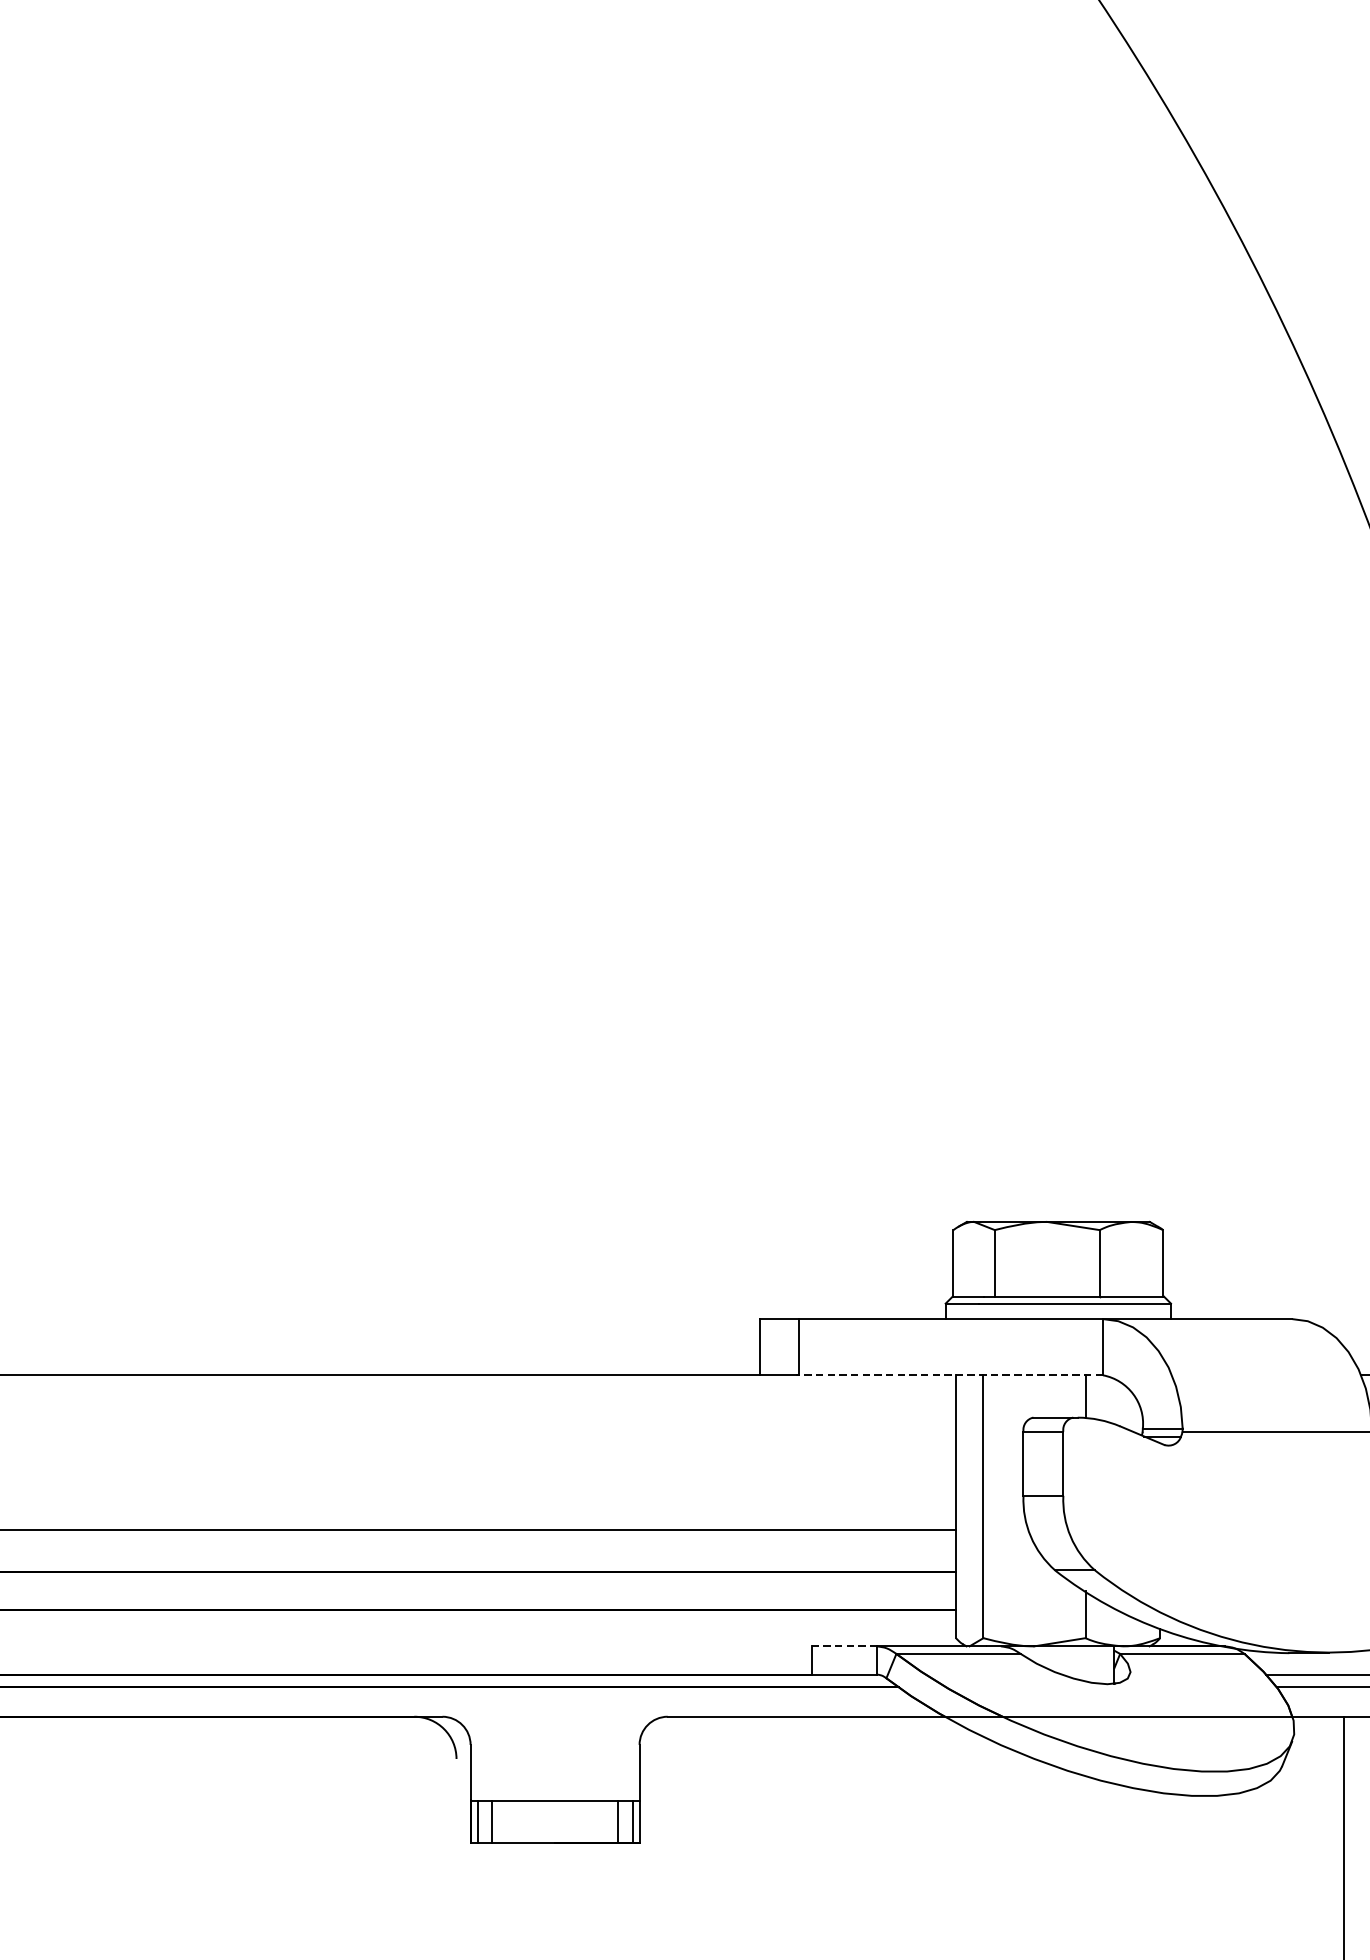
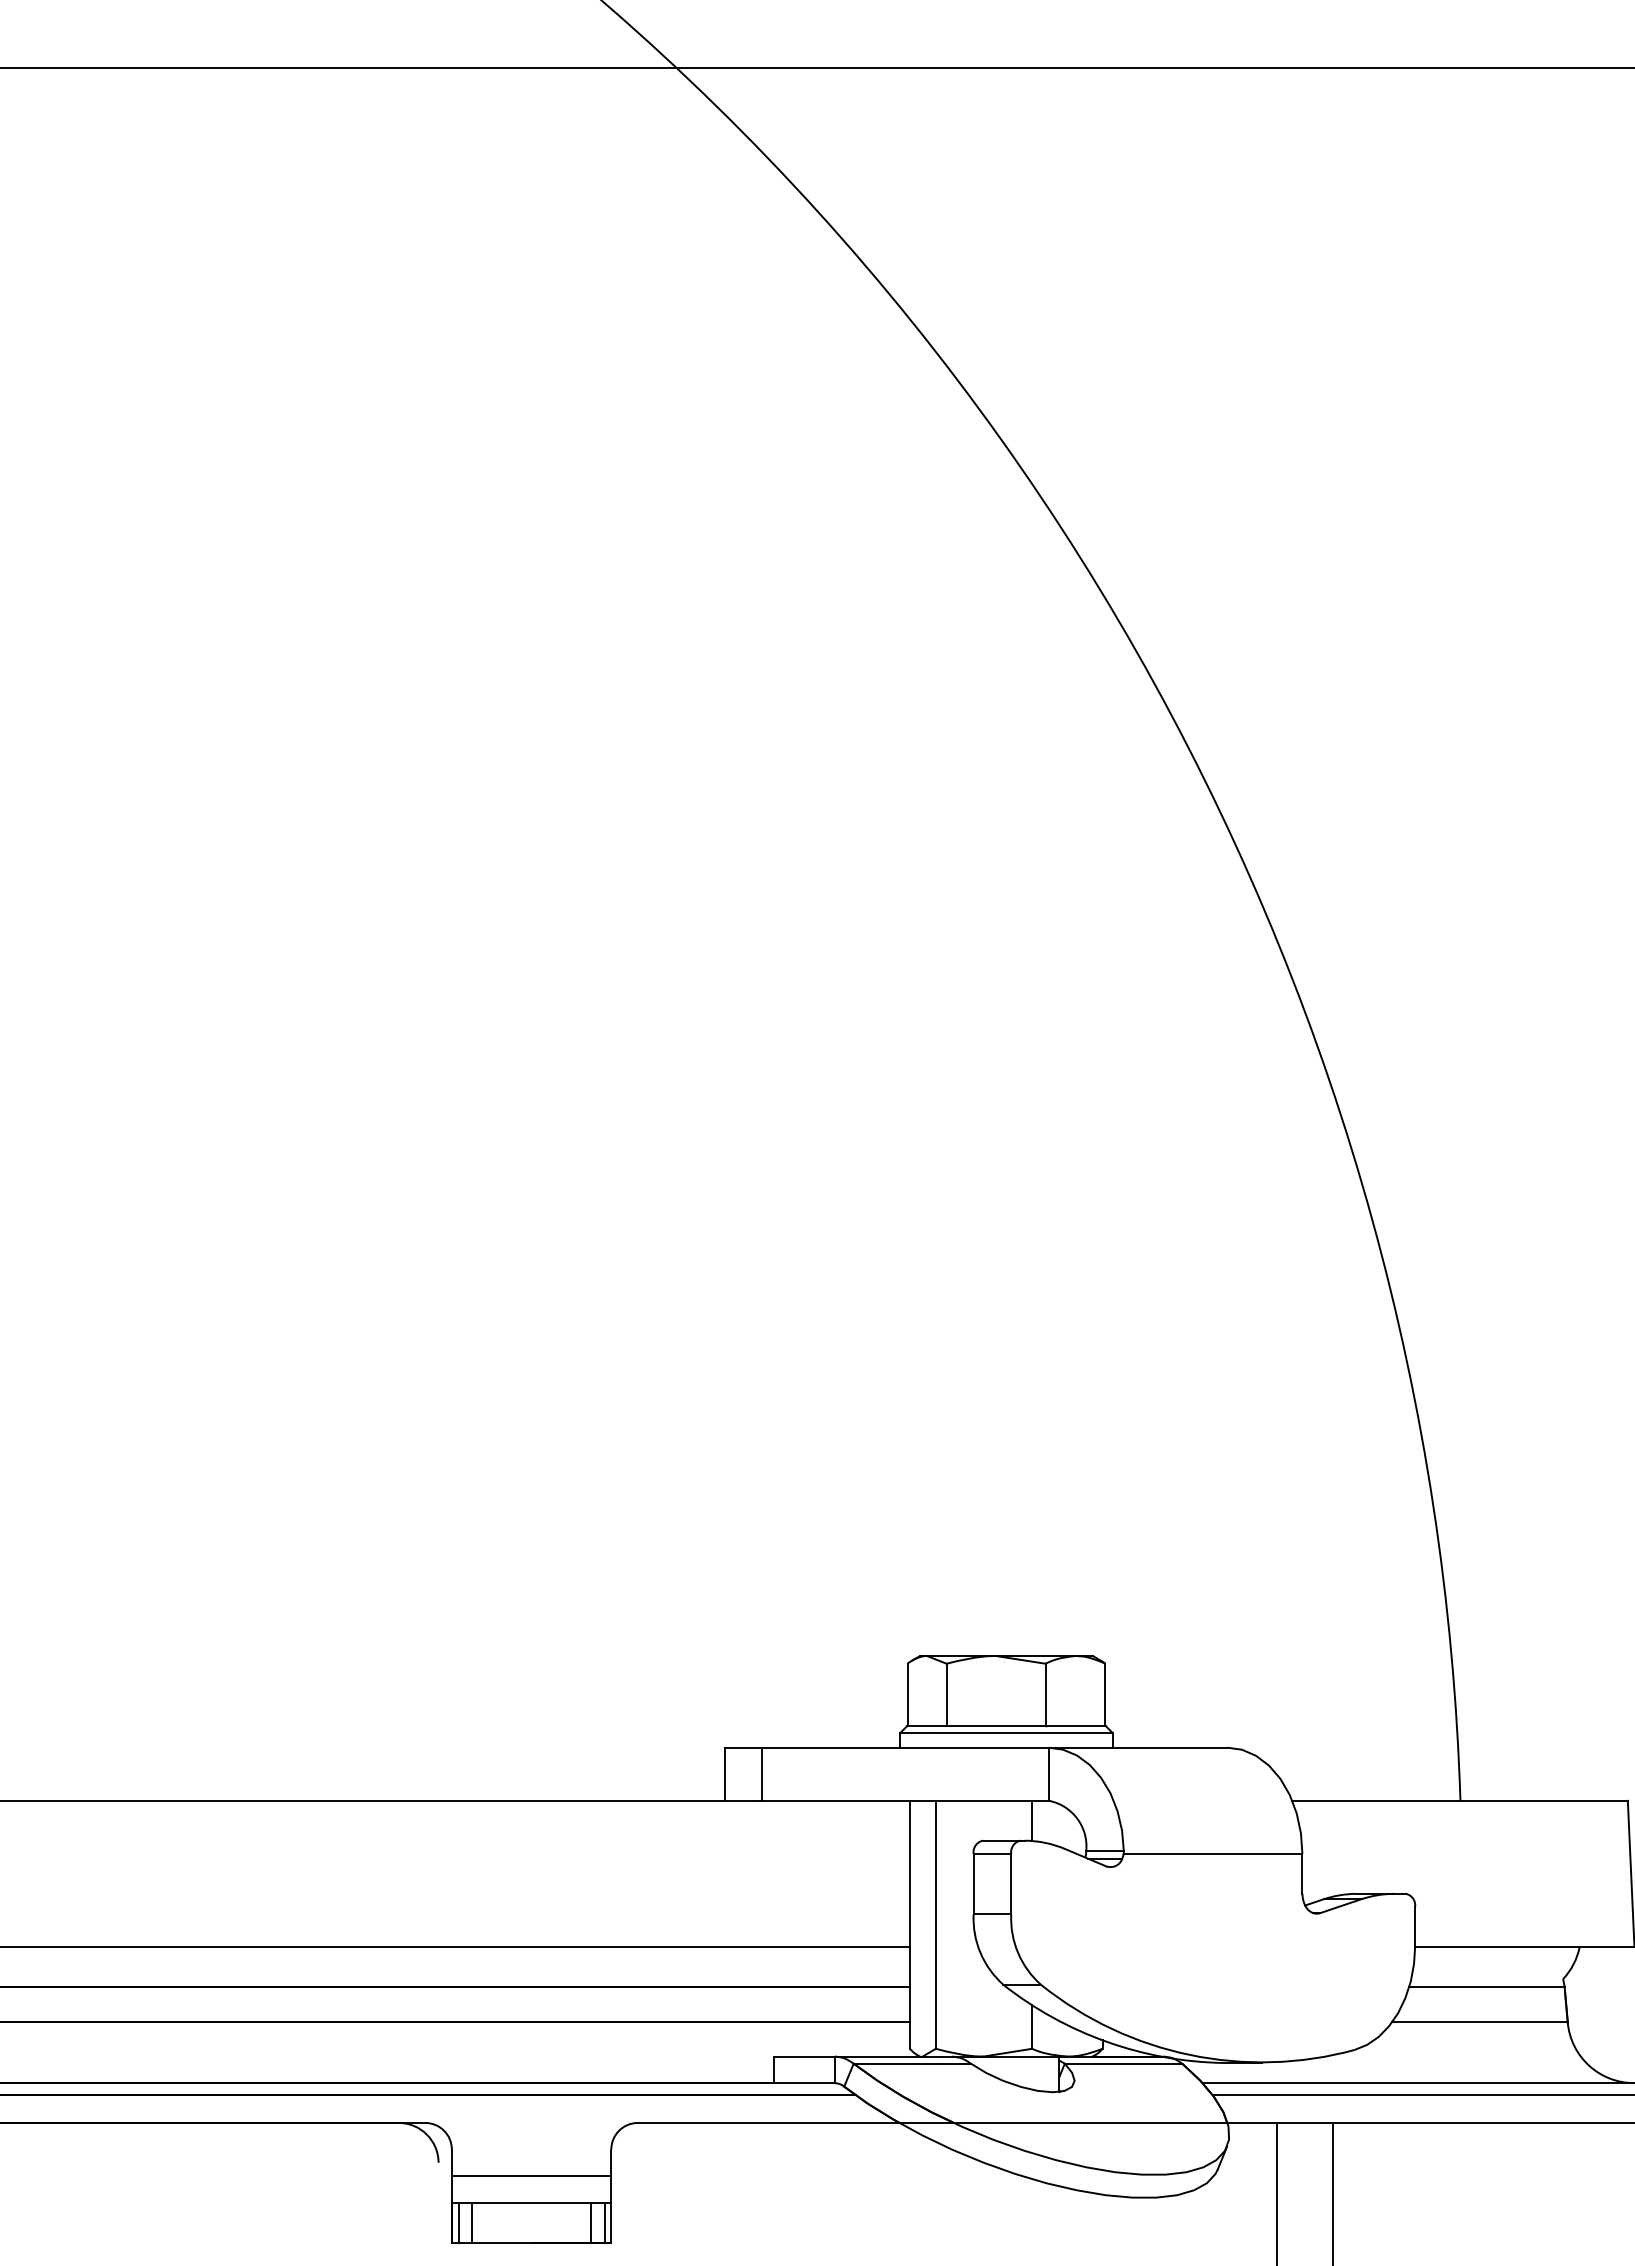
line: (950, 1375) -> (904, 1800), dashed -> solid
line: (844, 1646) -> (804, 2056), dashed -> solid
line: (554, 1773) -> (531, 2176), added

